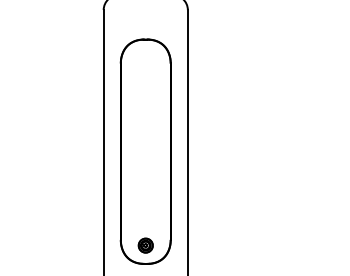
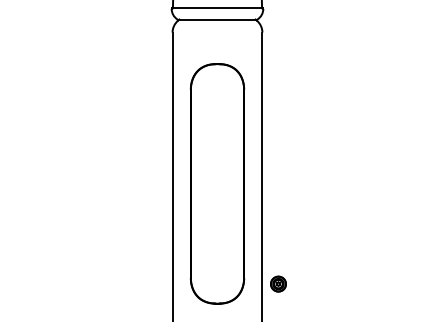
part: (145, 245) -> (278, 283), moved

